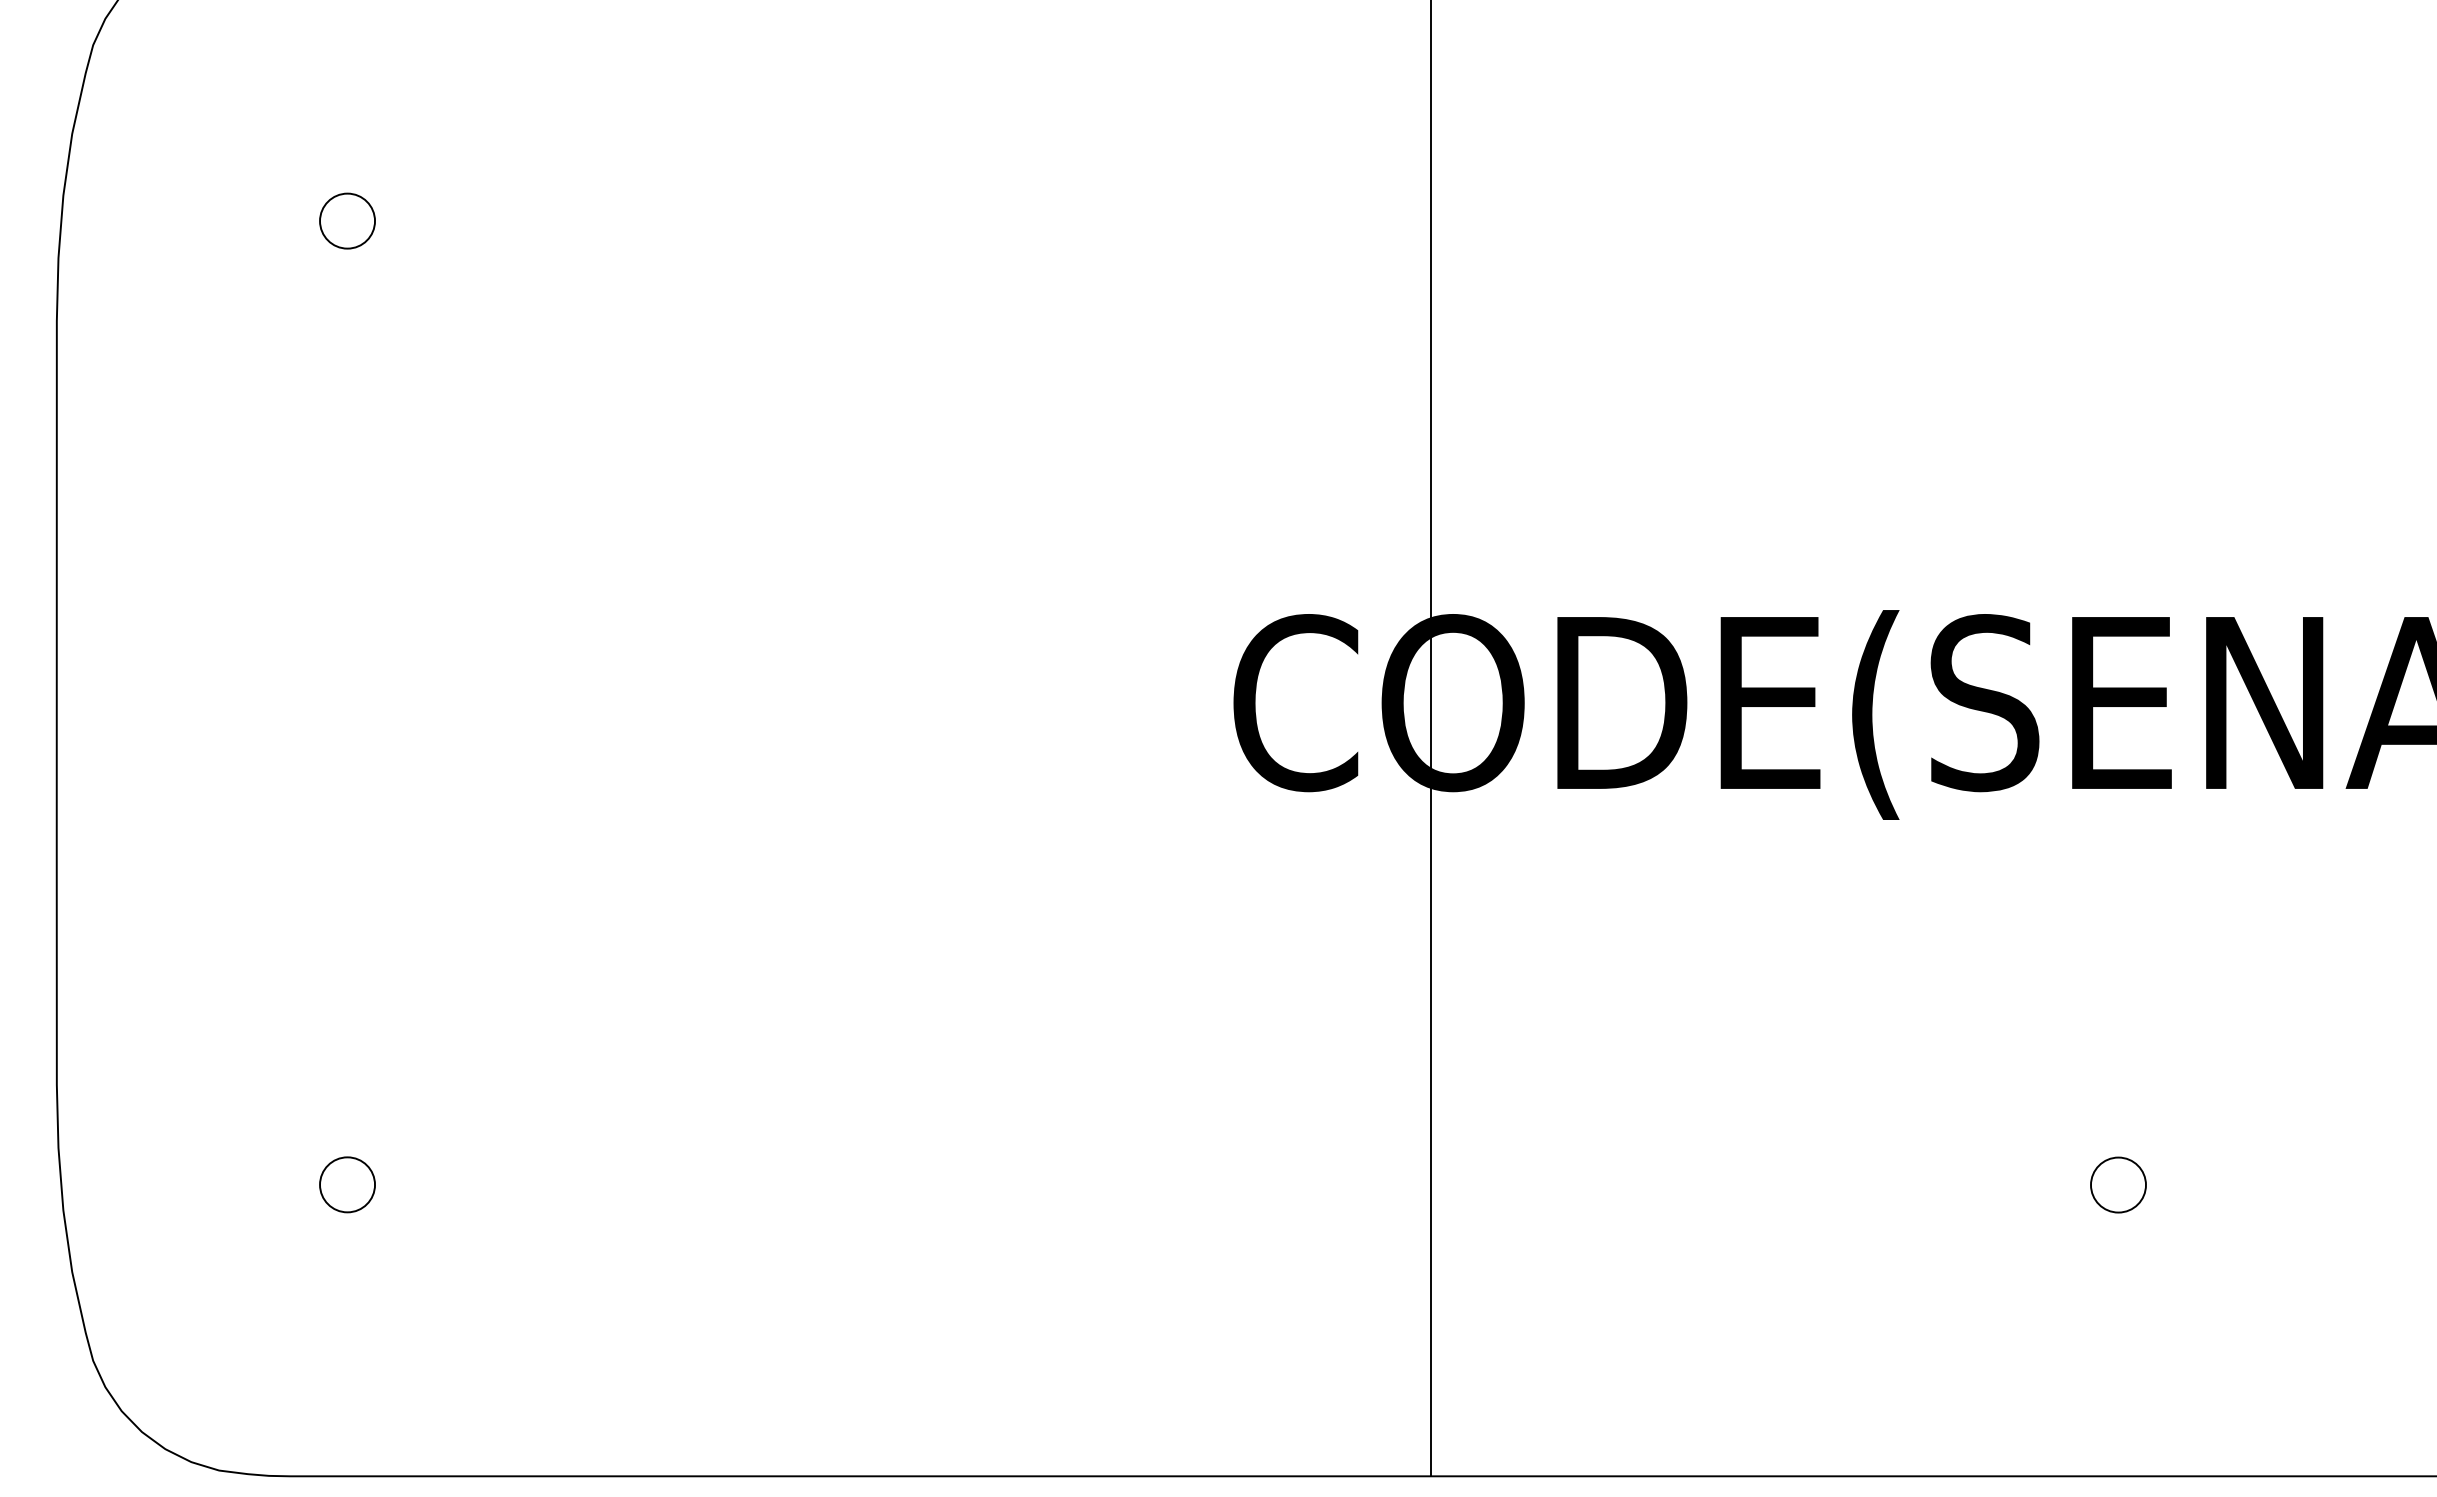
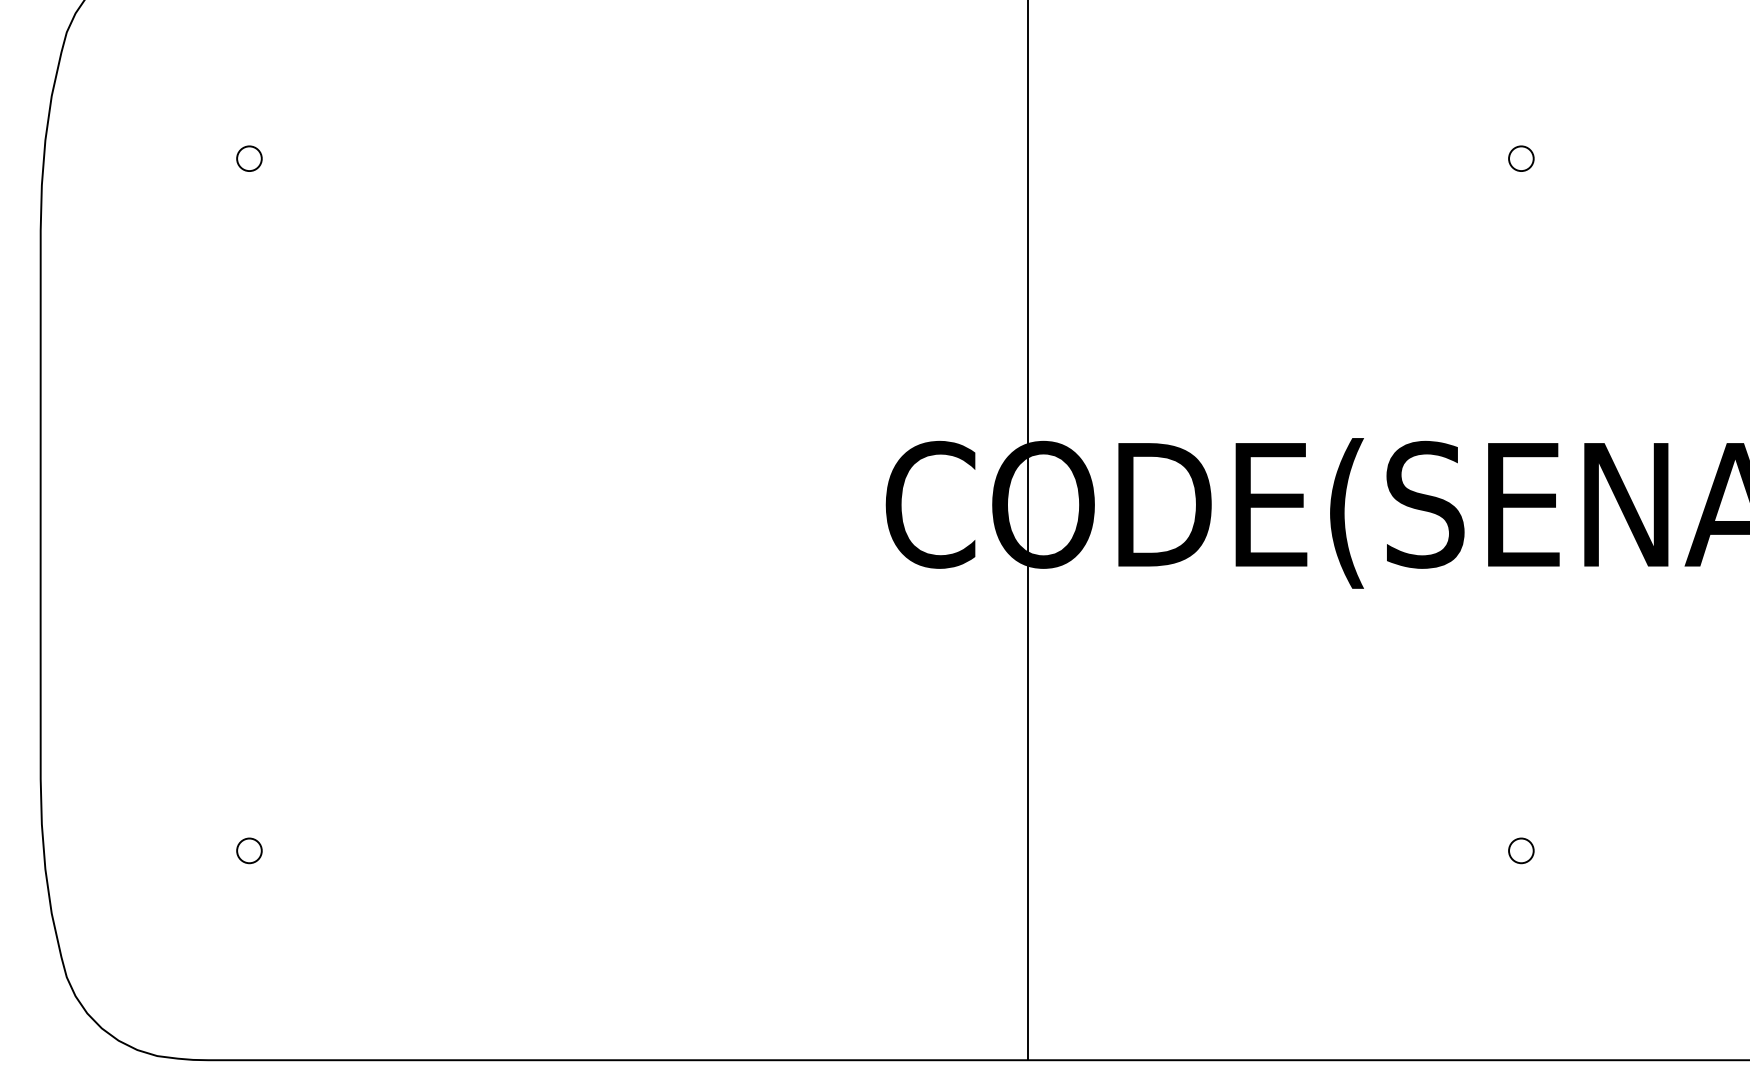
circle: (347, 220) -> (249, 158), size x0.62
circle: (2118, 221) -> (1521, 159), added
circle: (347, 1184) -> (249, 850), size x0.62
circle: (2118, 1184) -> (1521, 850), size x0.62

